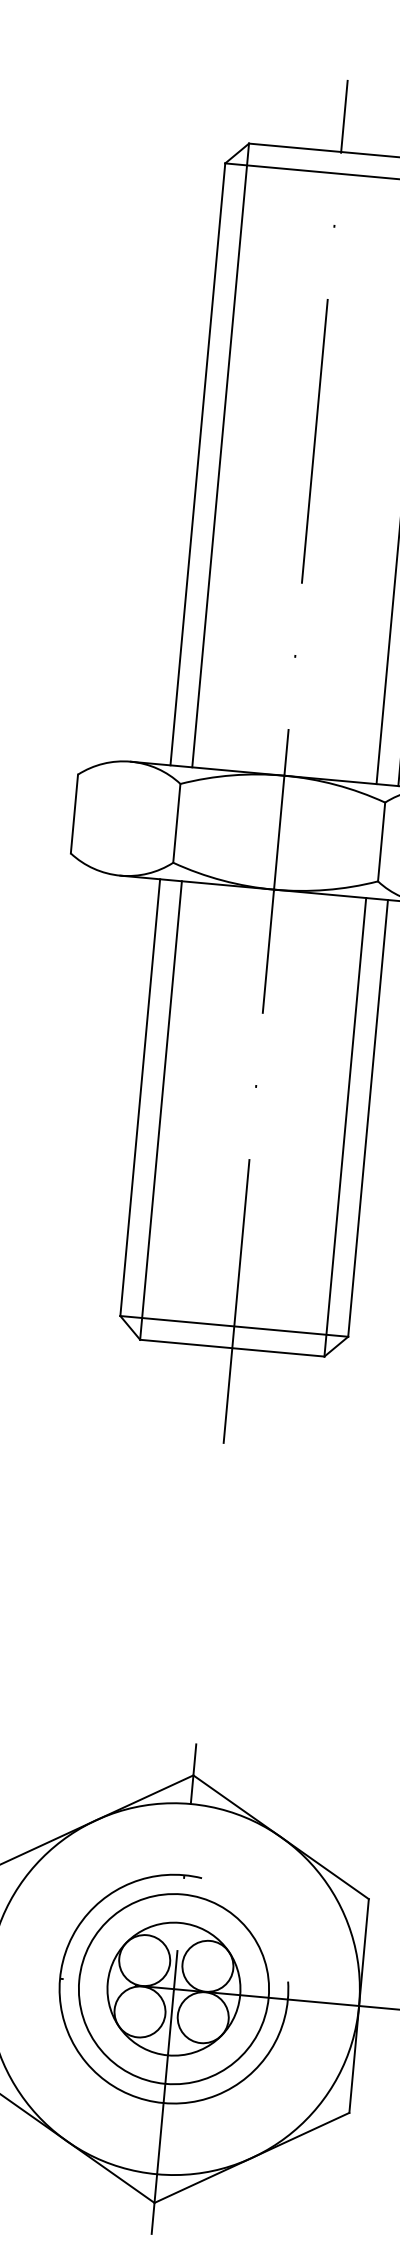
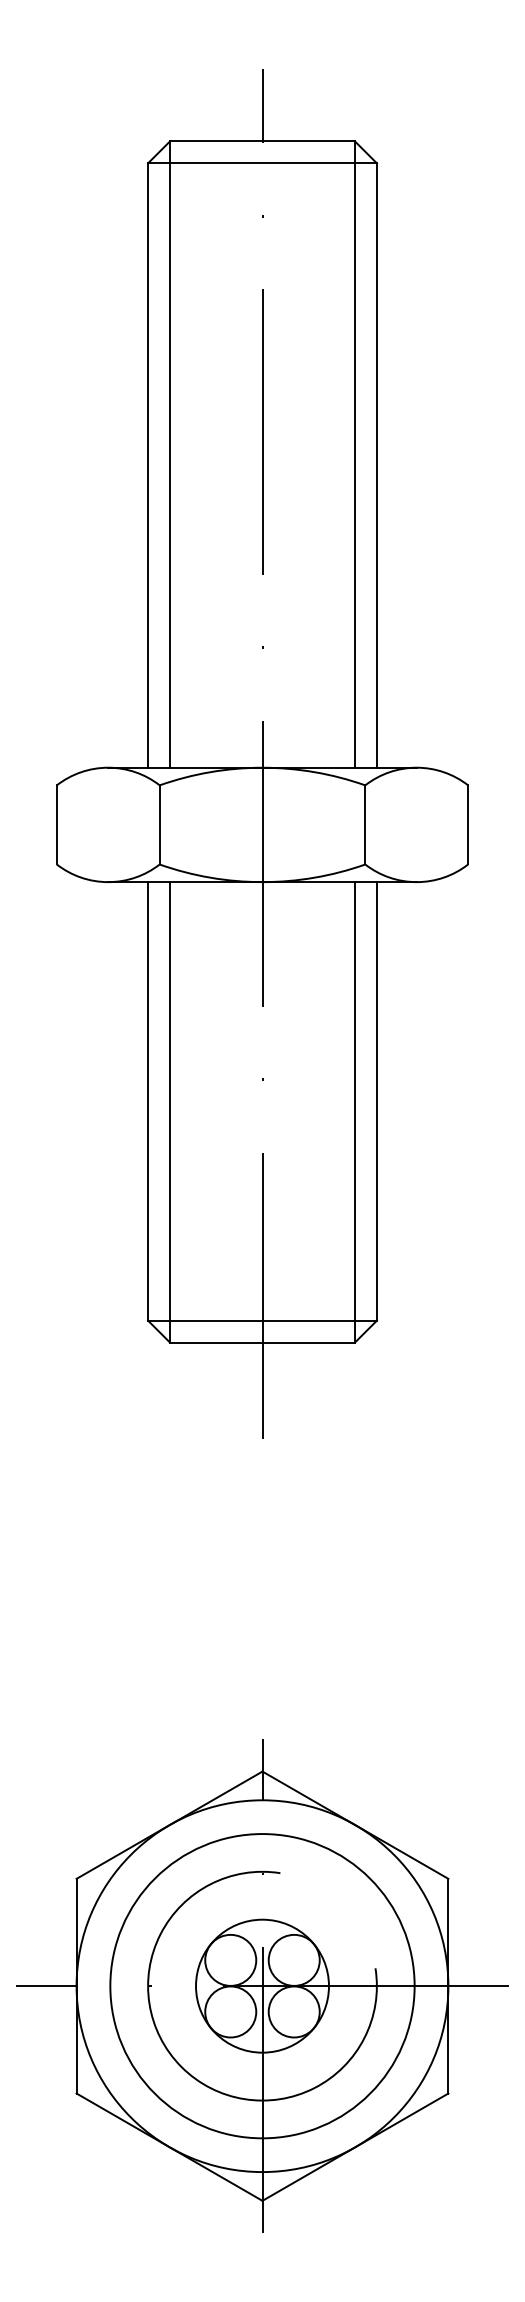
circle: (173, 1989) -> (262, 1986), size x1.6

